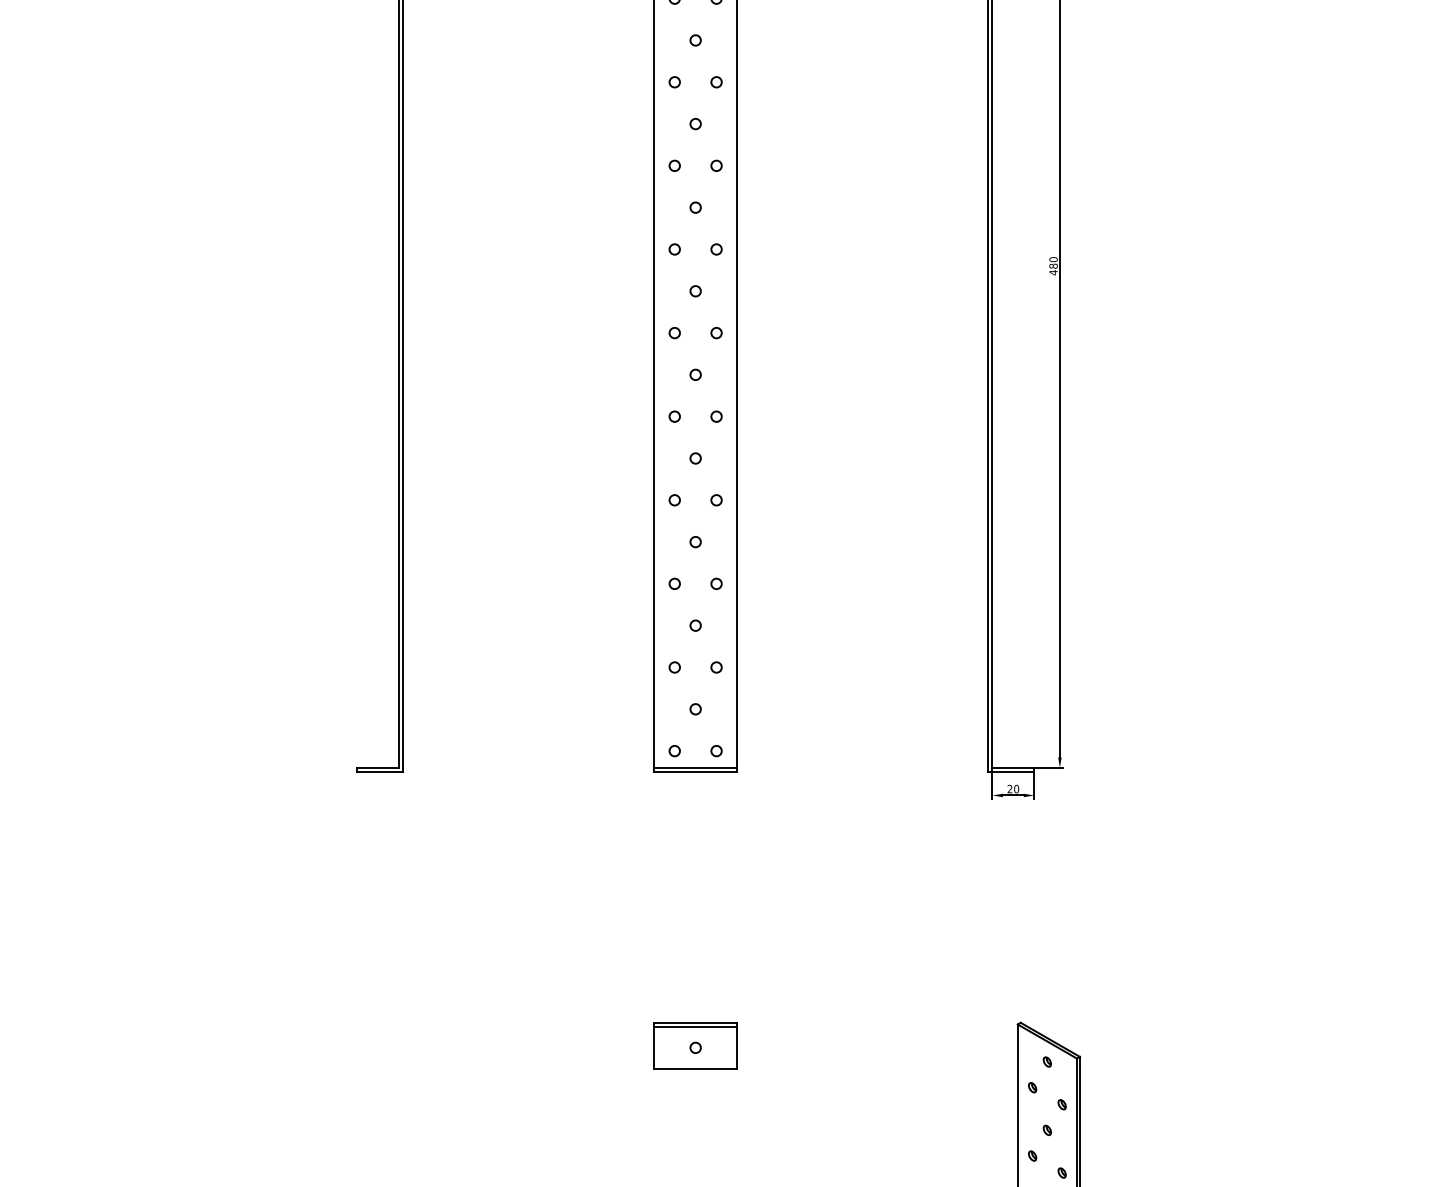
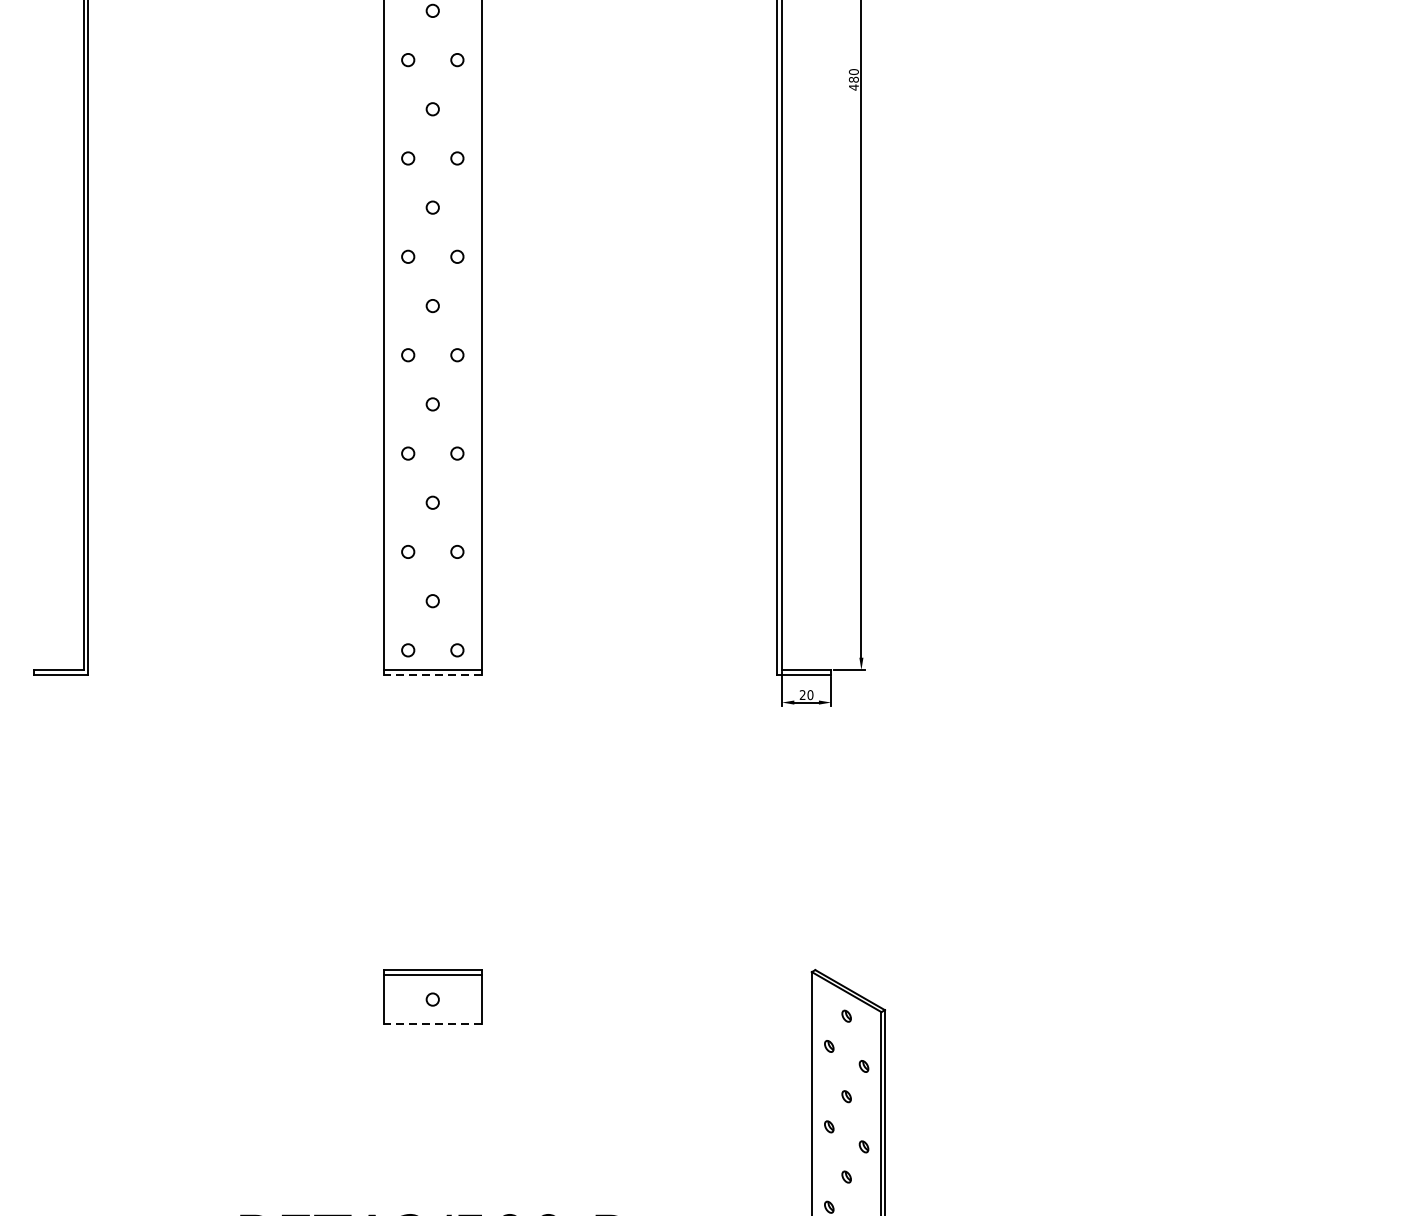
line: (695, 772) -> (432, 675), solid -> dashed
line: (695, 1068) -> (432, 1023), solid -> dashed

